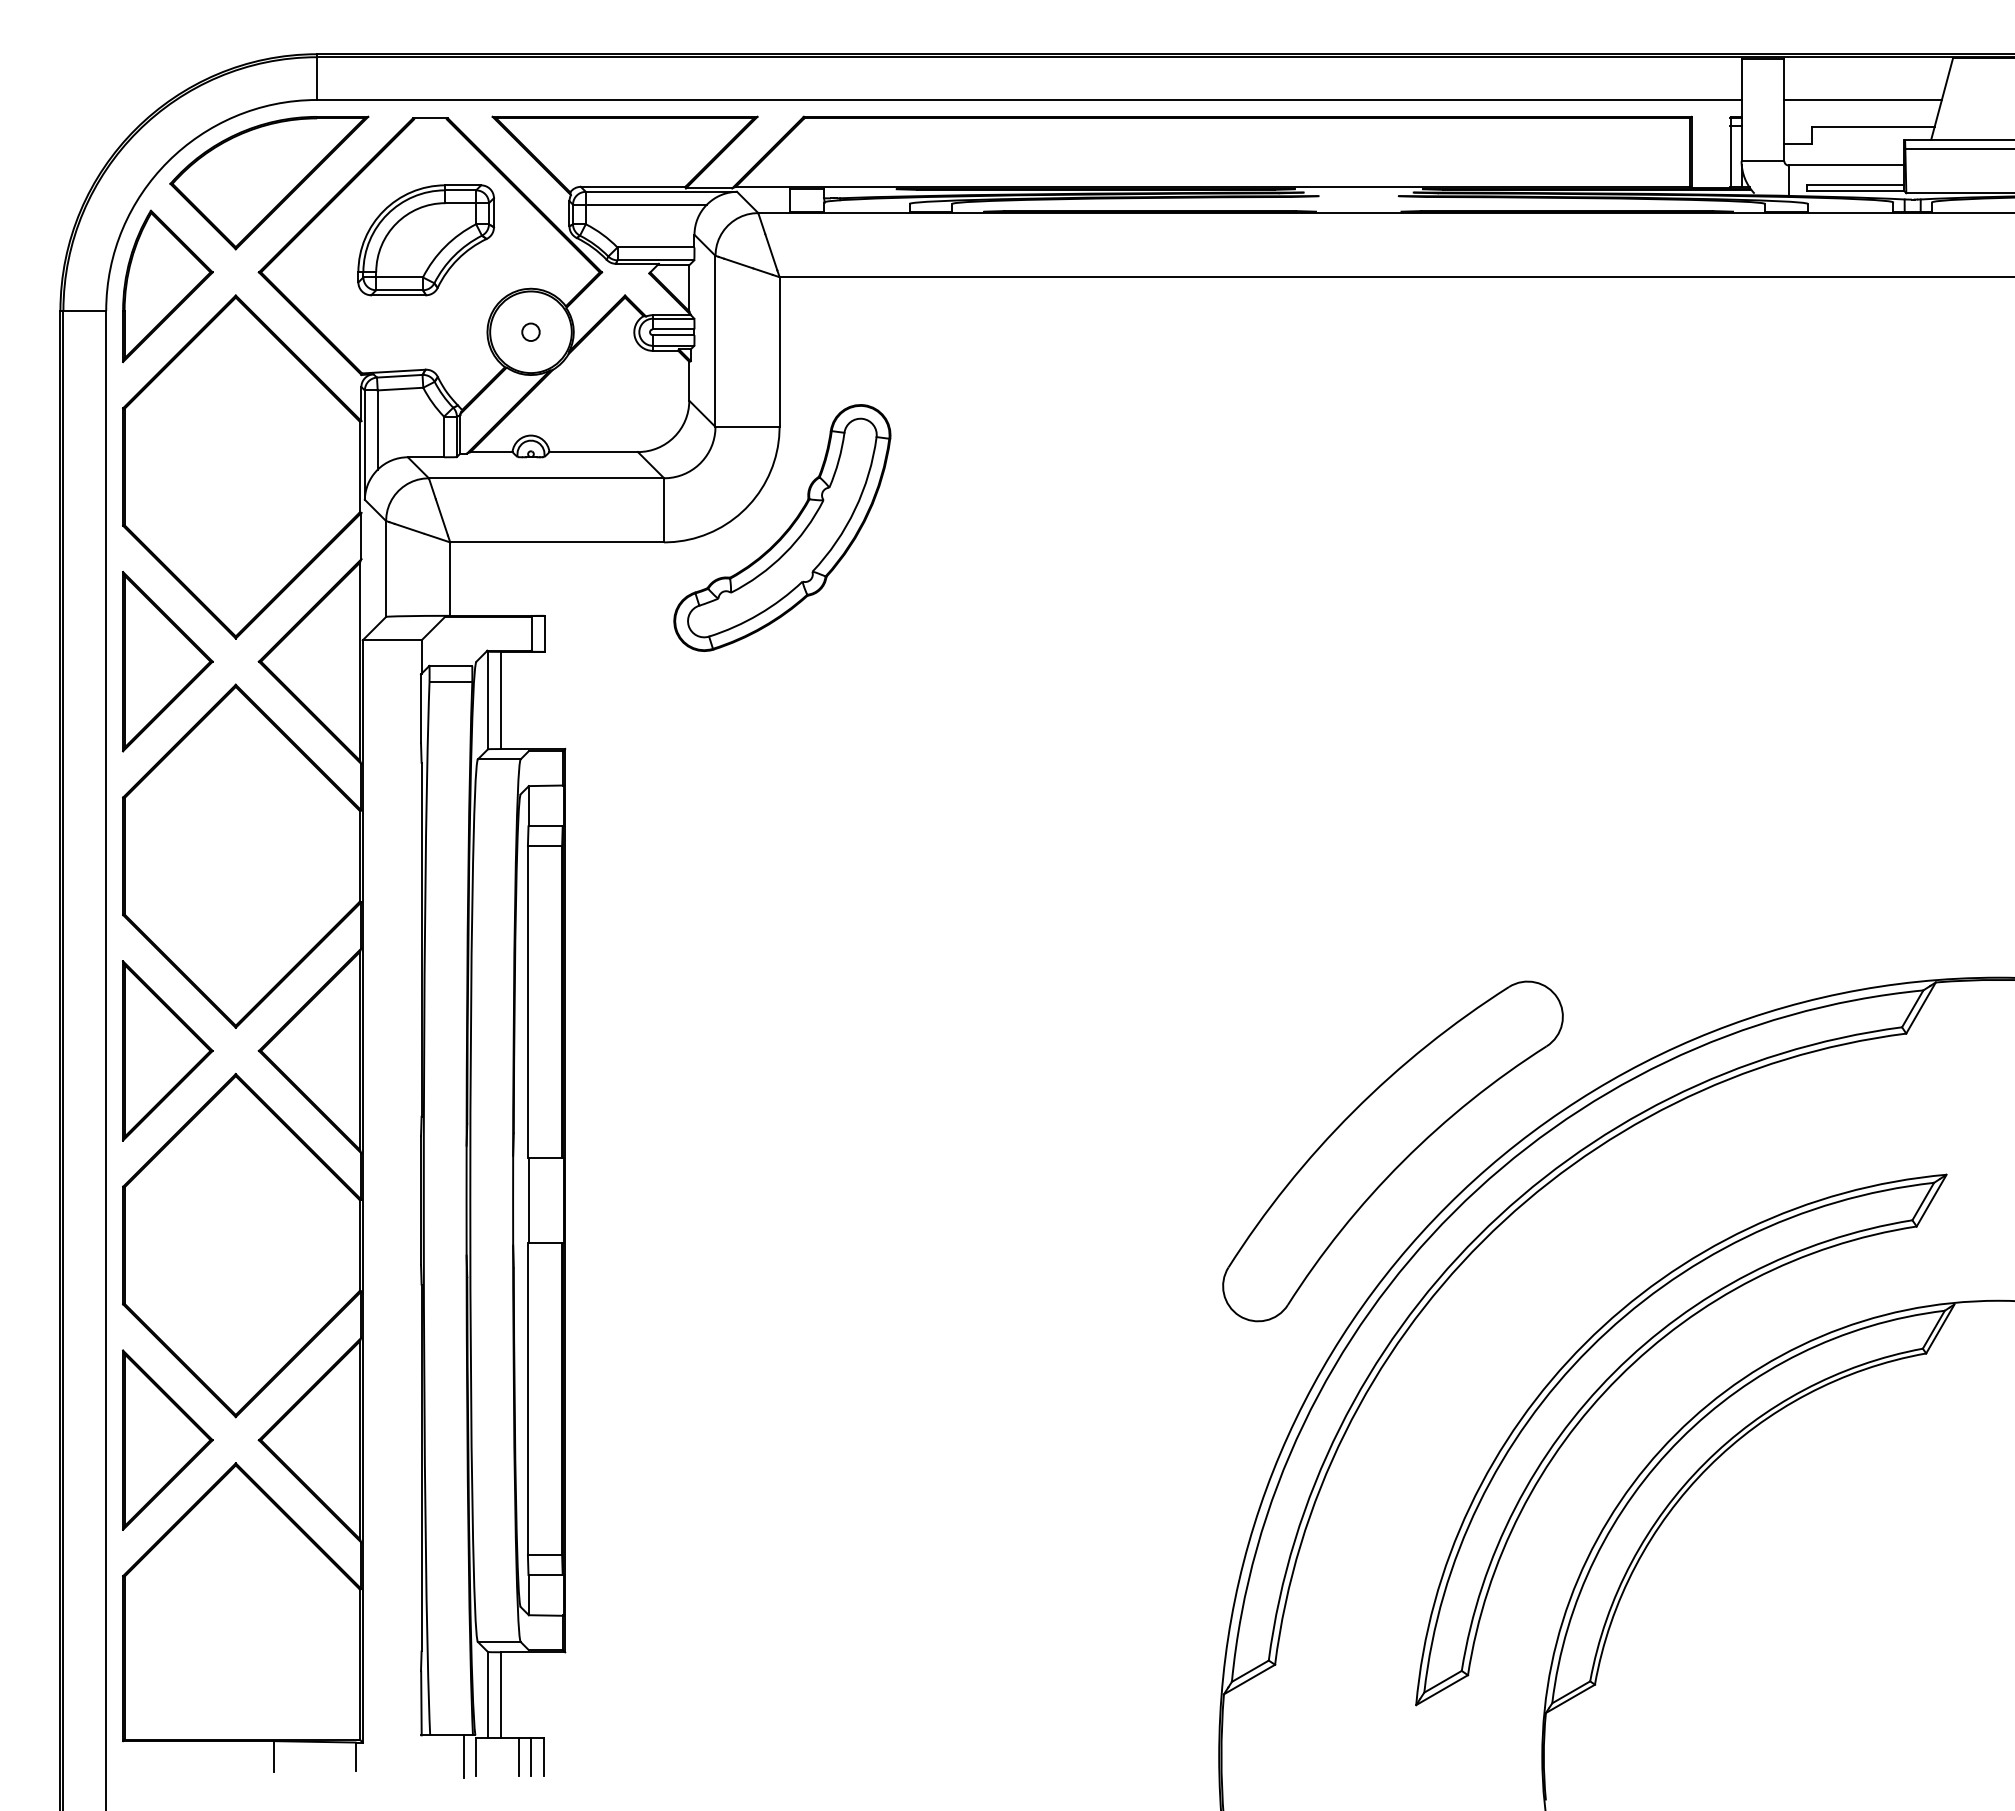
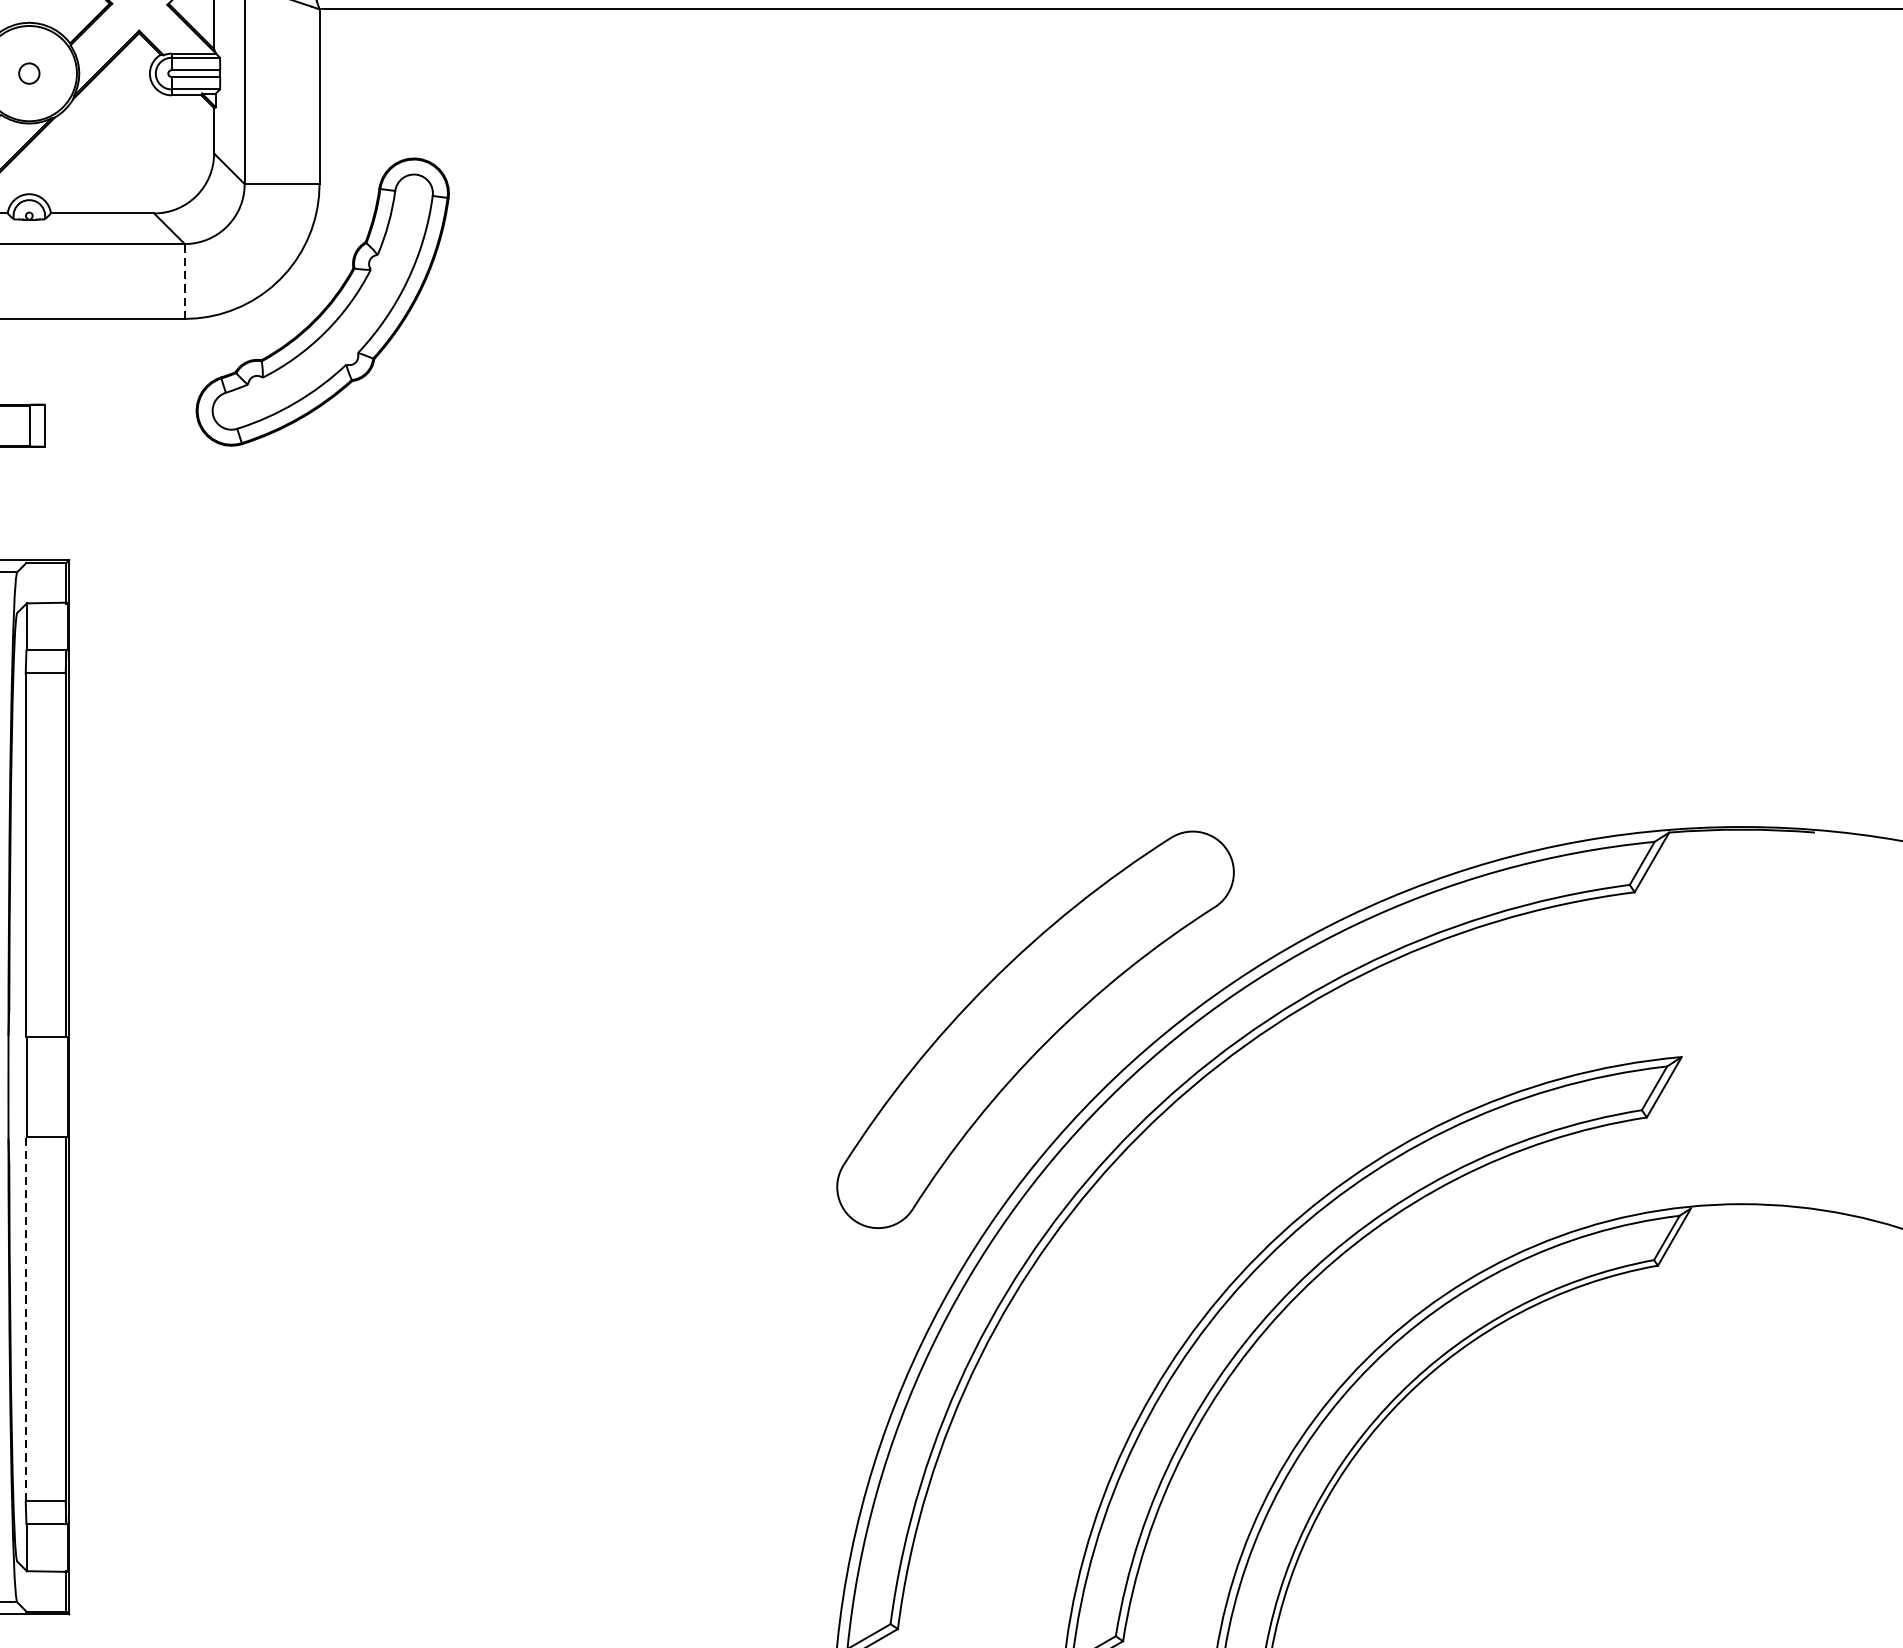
line: (664, 509) -> (185, 280), solid -> dashed
line: (527, 1399) -> (25, 1319), solid -> dashed

